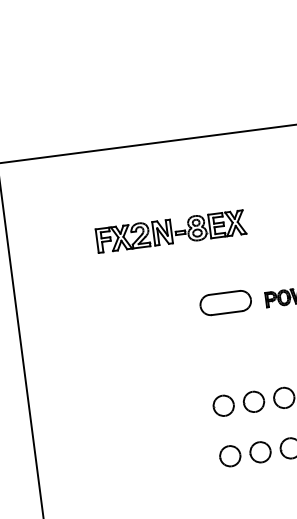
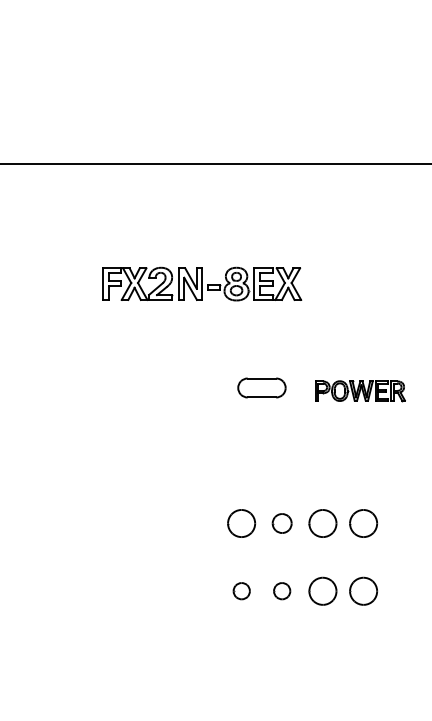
part: (225, 302) -> (261, 387), size x0.7
part: (253, 401) -> (281, 523), size x0.7
part: (259, 451) -> (281, 590), size x0.6
part: (230, 455) -> (241, 590), size x0.6

